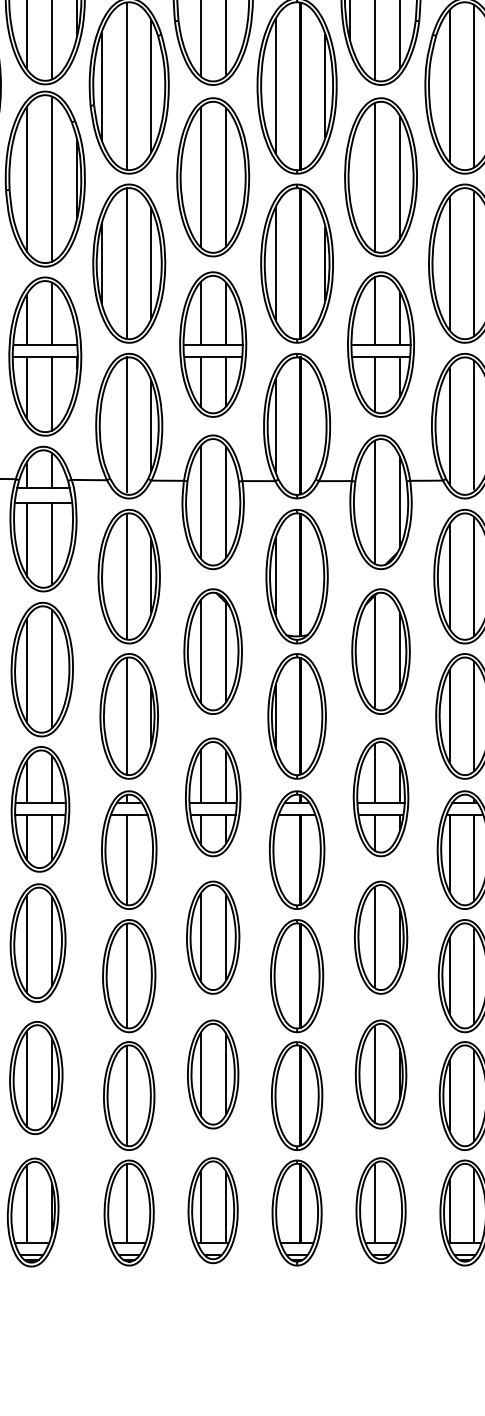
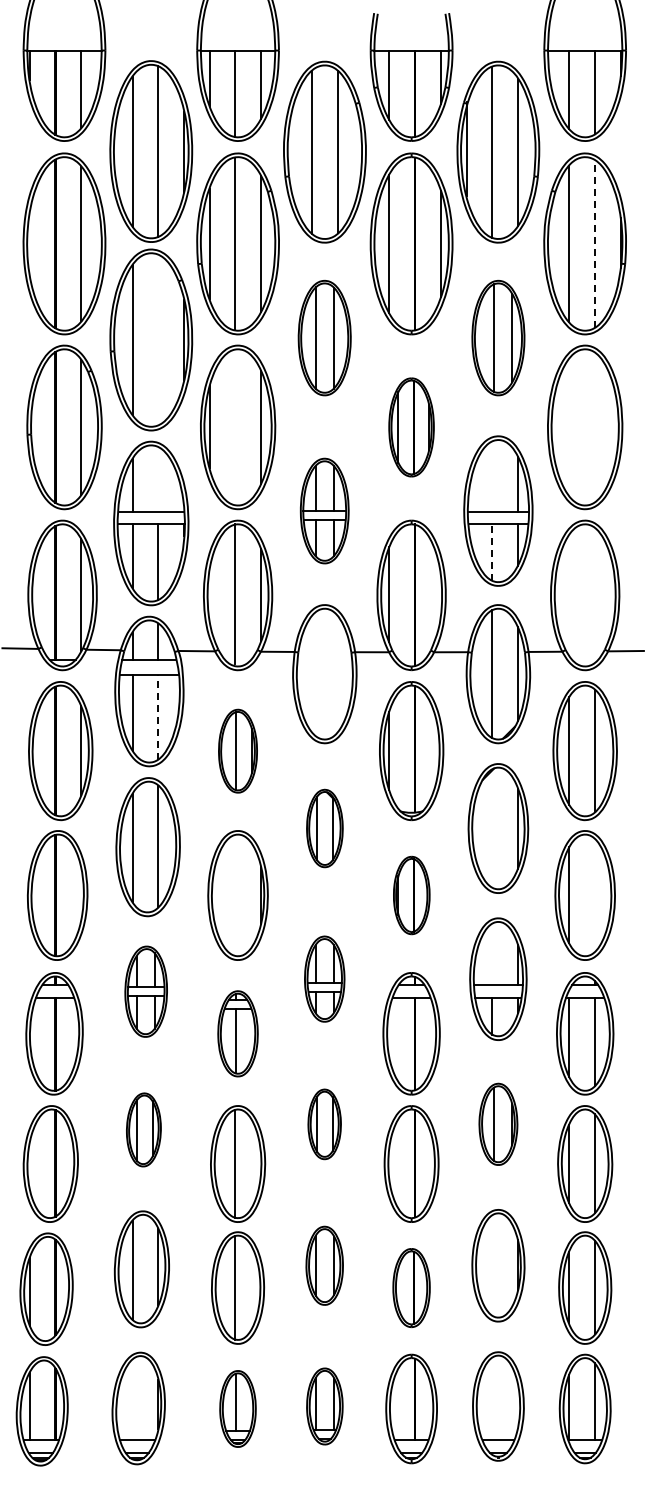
line: (473, 85) -> (594, 243), solid -> dashed
part: (212, 176) -> (324, 337), size x0.7
part: (381, 176) -> (498, 337), size x0.7
line: (52, 178) -> (158, 339), removed
line: (449, 262) -> (569, 426), removed
line: (126, 263) -> (235, 427), removed
part: (296, 263) -> (411, 427), size x0.6
line: (473, 263) -> (594, 427), removed
line: (375, 311) -> (492, 476), removed
line: (52, 314) -> (158, 479), removed
part: (212, 344) -> (324, 510), size x0.7
line: (375, 383) -> (492, 551), solid -> dashed
line: (449, 425) -> (569, 594), removed
line: (473, 425) -> (594, 594), removed
line: (201, 501) -> (312, 673), removed
line: (226, 501) -> (338, 673), removed
line: (52, 543) -> (158, 716), solid -> dashed
part: (128, 577) -> (237, 751), size x0.6
part: (212, 651) -> (324, 828), size x0.6
line: (375, 651) -> (492, 828), removed
line: (126, 715) -> (235, 894), removed
part: (296, 716) -> (411, 895), size x0.6
line: (473, 716) -> (594, 895), removed
line: (375, 773) -> (492, 954), removed
part: (212, 796) -> (324, 978), size x0.7
part: (39, 809) -> (145, 991), size x0.7
part: (128, 849) -> (237, 1033), size x0.7
part: (212, 937) -> (324, 1124), size x0.6
part: (381, 937) -> (498, 1124), size x0.7
part: (37, 942) -> (143, 1129), size x0.6
part: (212, 1074) -> (324, 1265), size x0.7
line: (375, 1074) -> (492, 1265), removed
part: (296, 1095) -> (411, 1287), size x0.7
line: (375, 1202) -> (492, 1398), removed
line: (27, 1203) -> (132, 1399), removed
part: (212, 1210) -> (324, 1406), size x0.7
part: (128, 1212) -> (237, 1408), size x0.7

